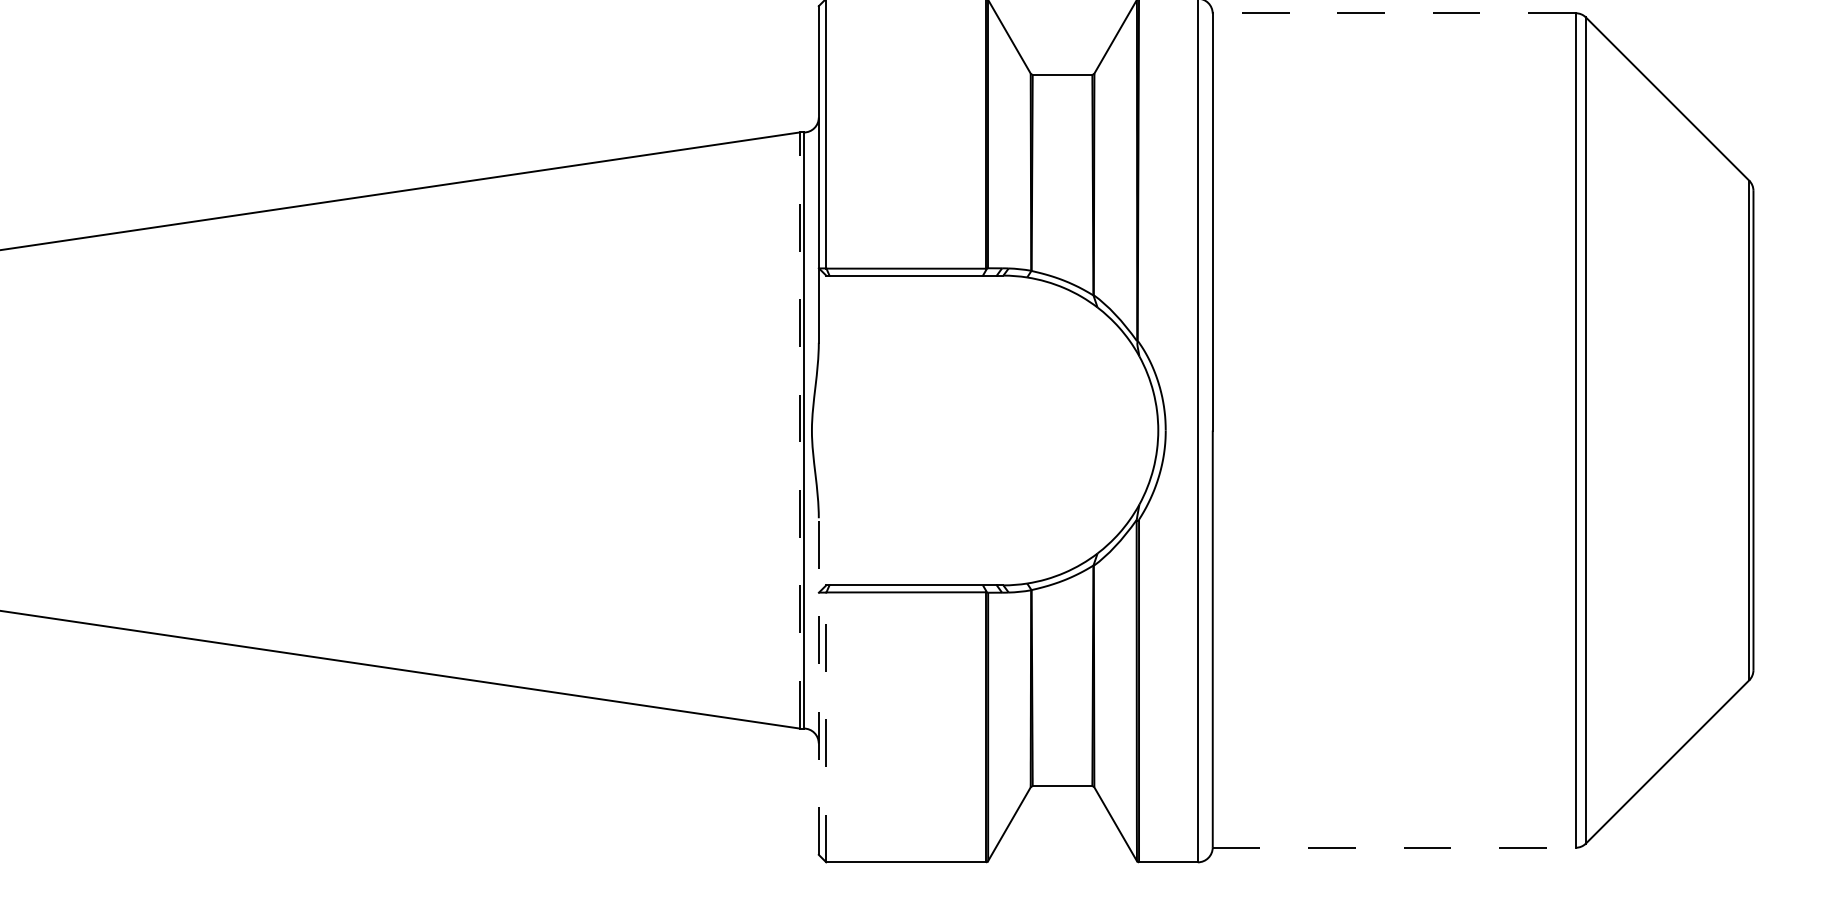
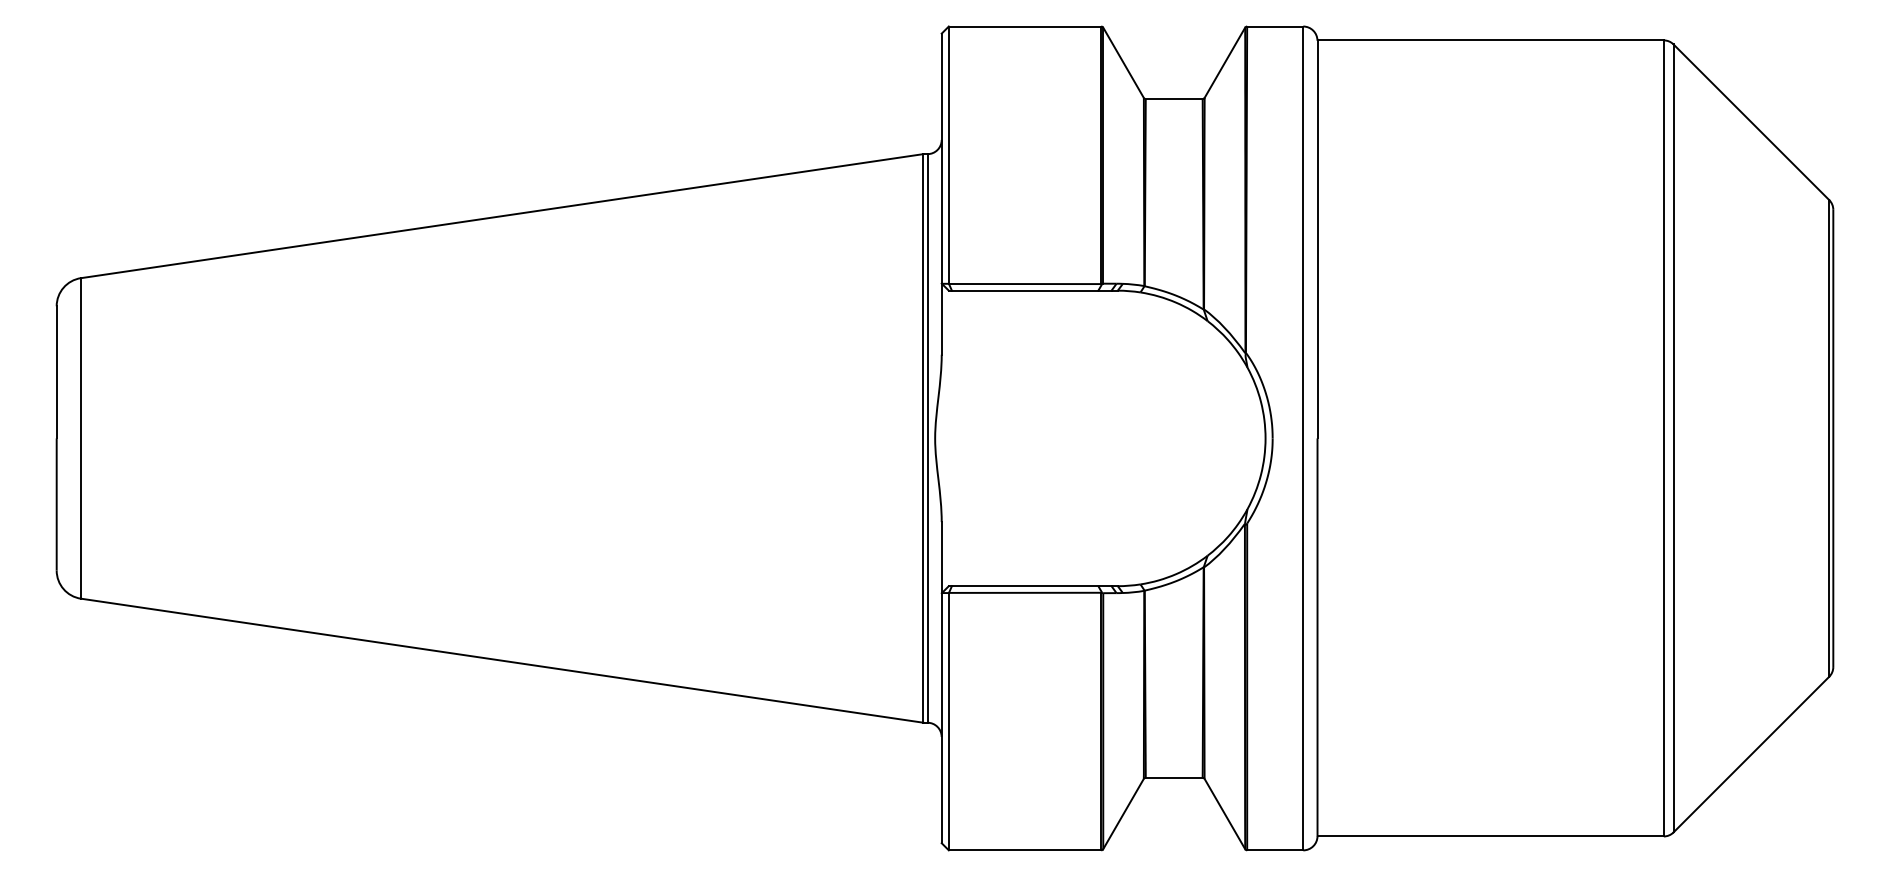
line: (1394, 13) -> (1490, 40), dashed -> solid
line: (799, 429) -> (923, 437), dashed -> solid
line: (818, 686) -> (941, 682), dashed -> solid
line: (825, 727) -> (948, 721), dashed -> solid
line: (1395, 847) -> (1491, 836), dashed -> solid

